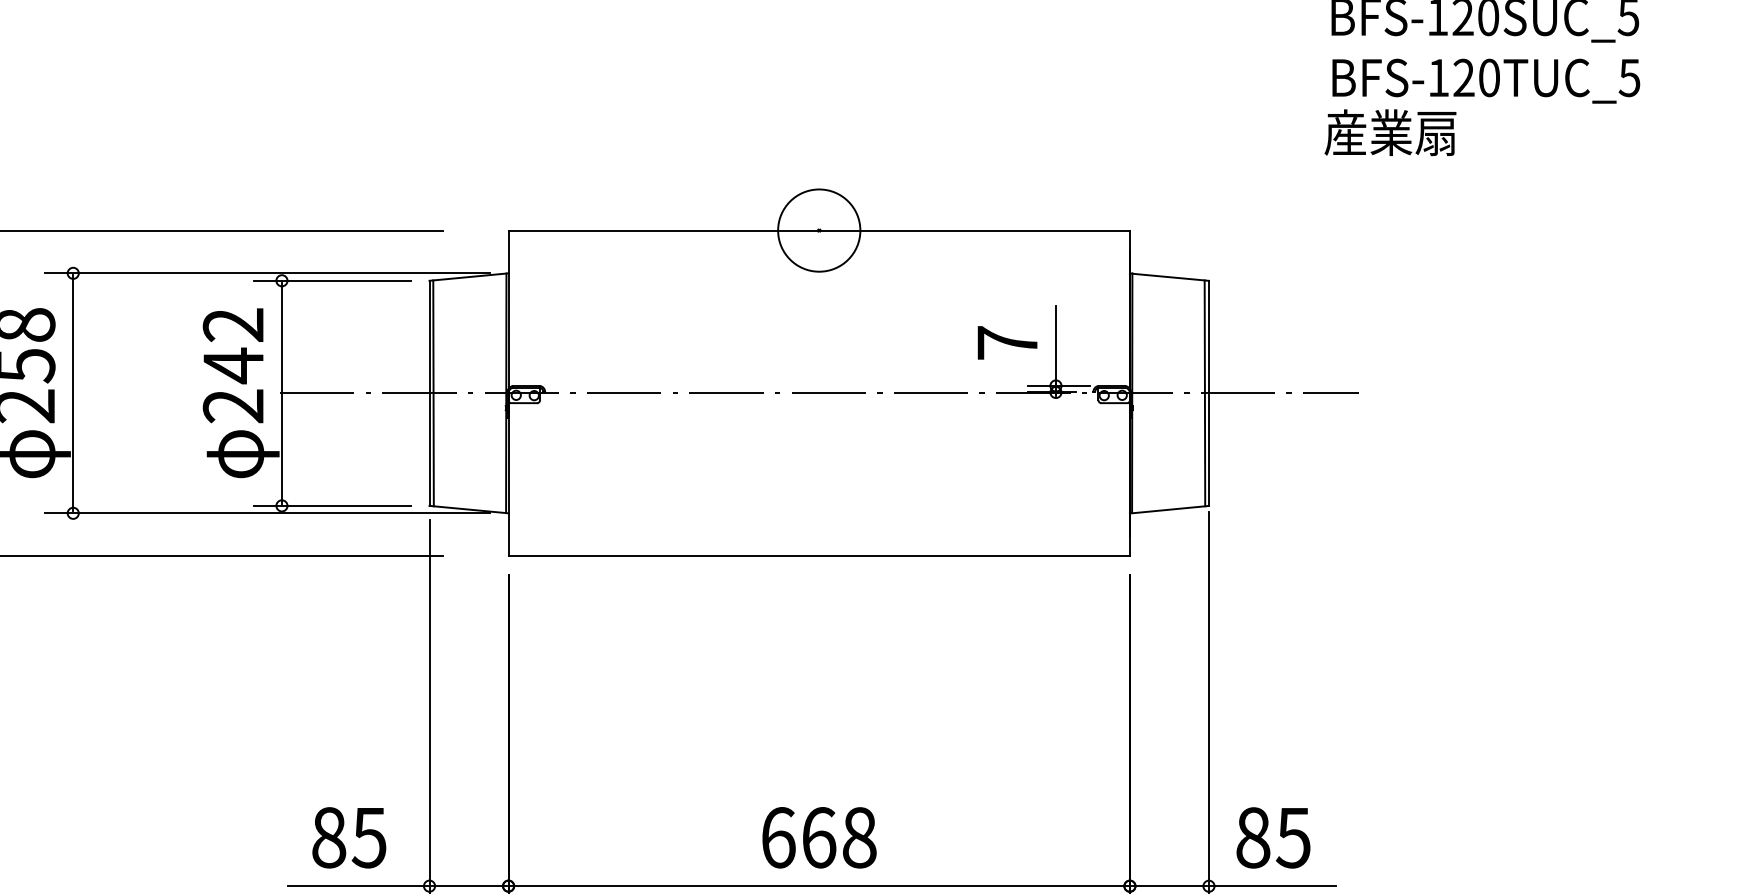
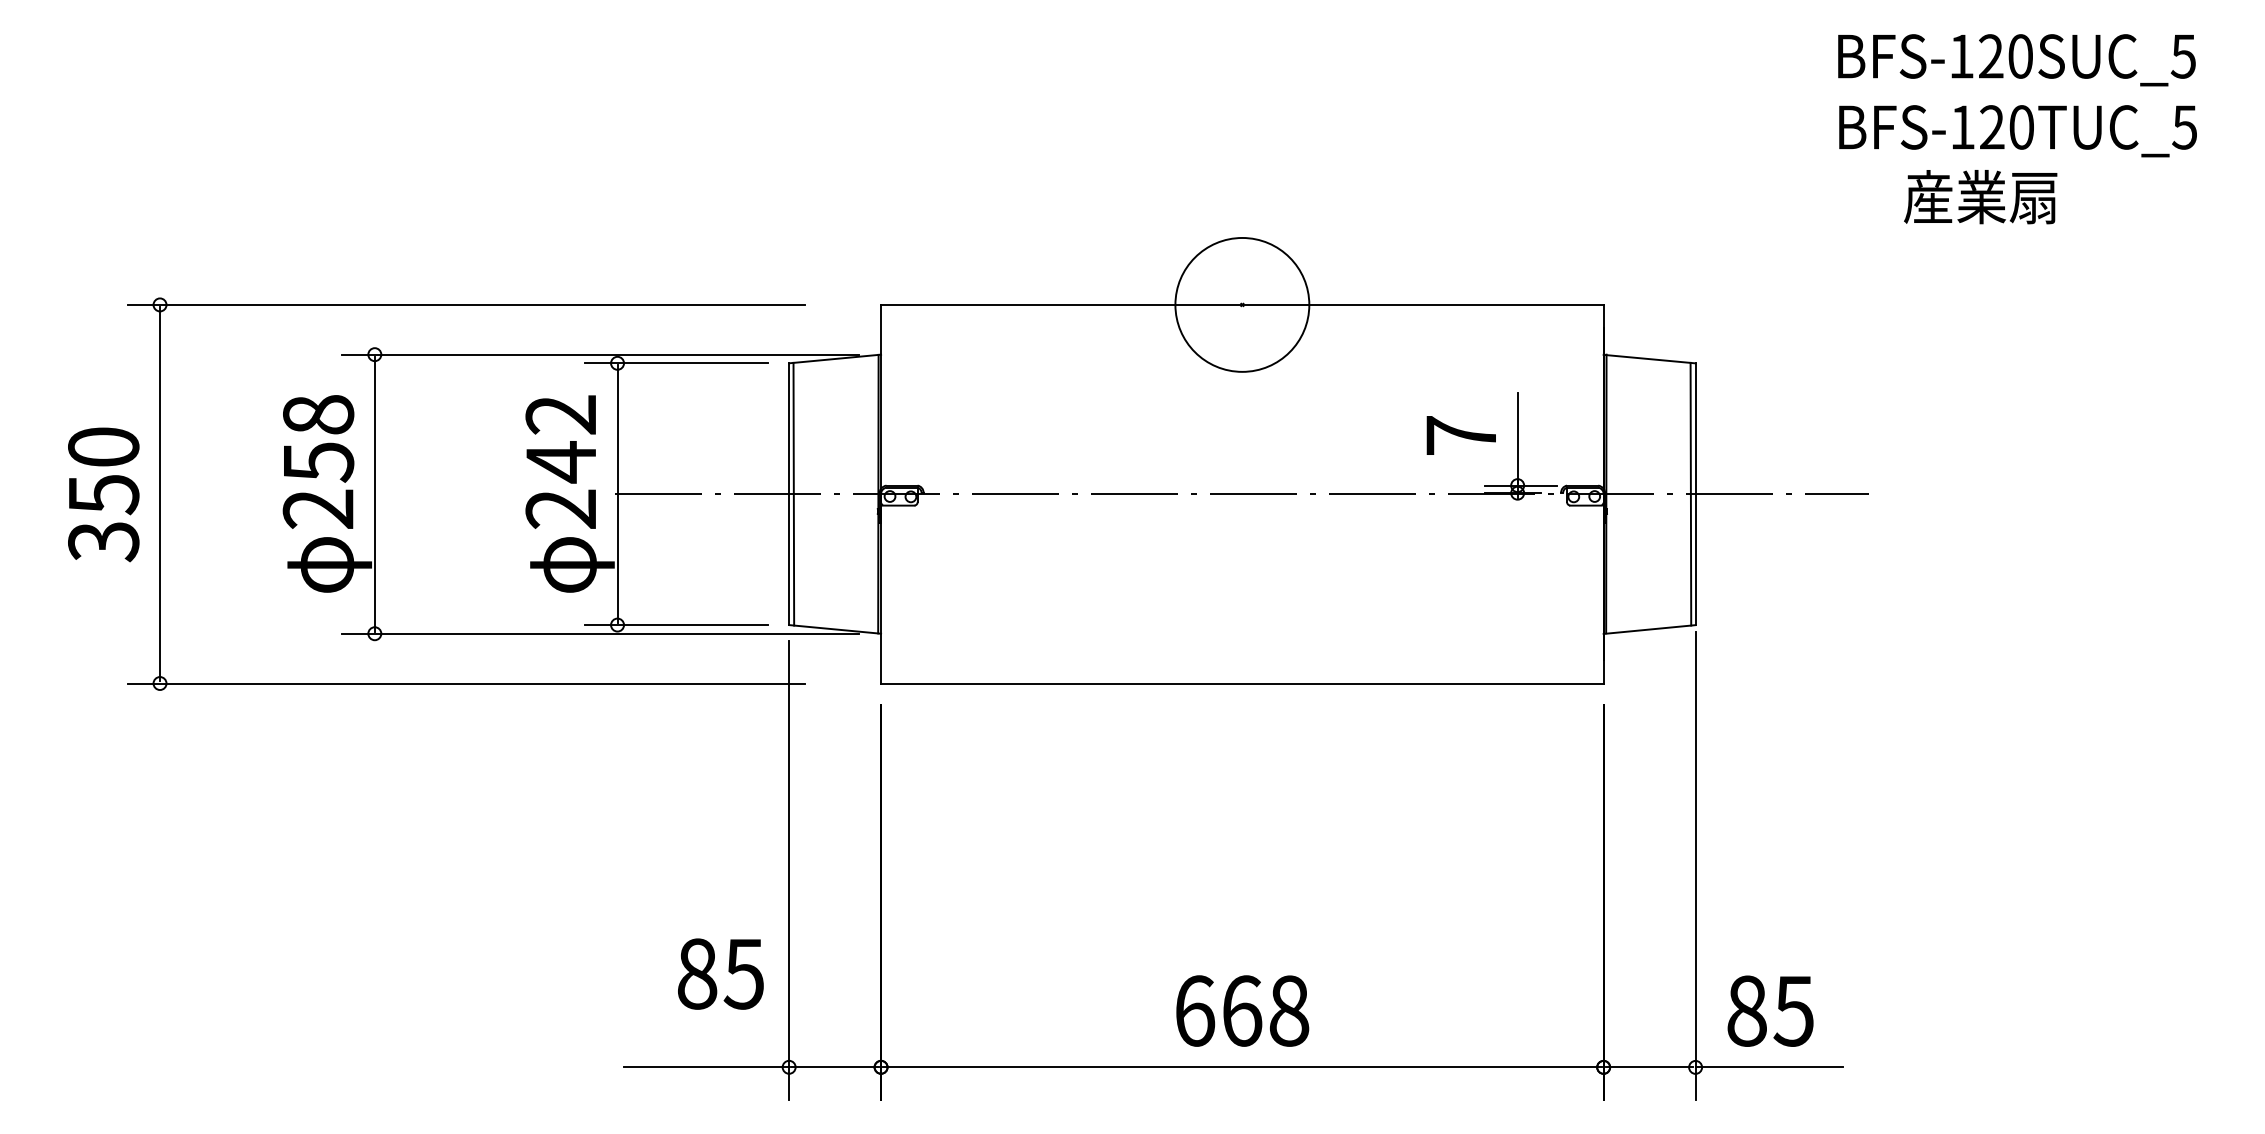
text: (1390, 133) -> (1980, 197), moved
circle: (819, 230) -> (1242, 304), size x1.4
text: (348, 837) -> (720, 973), moved

